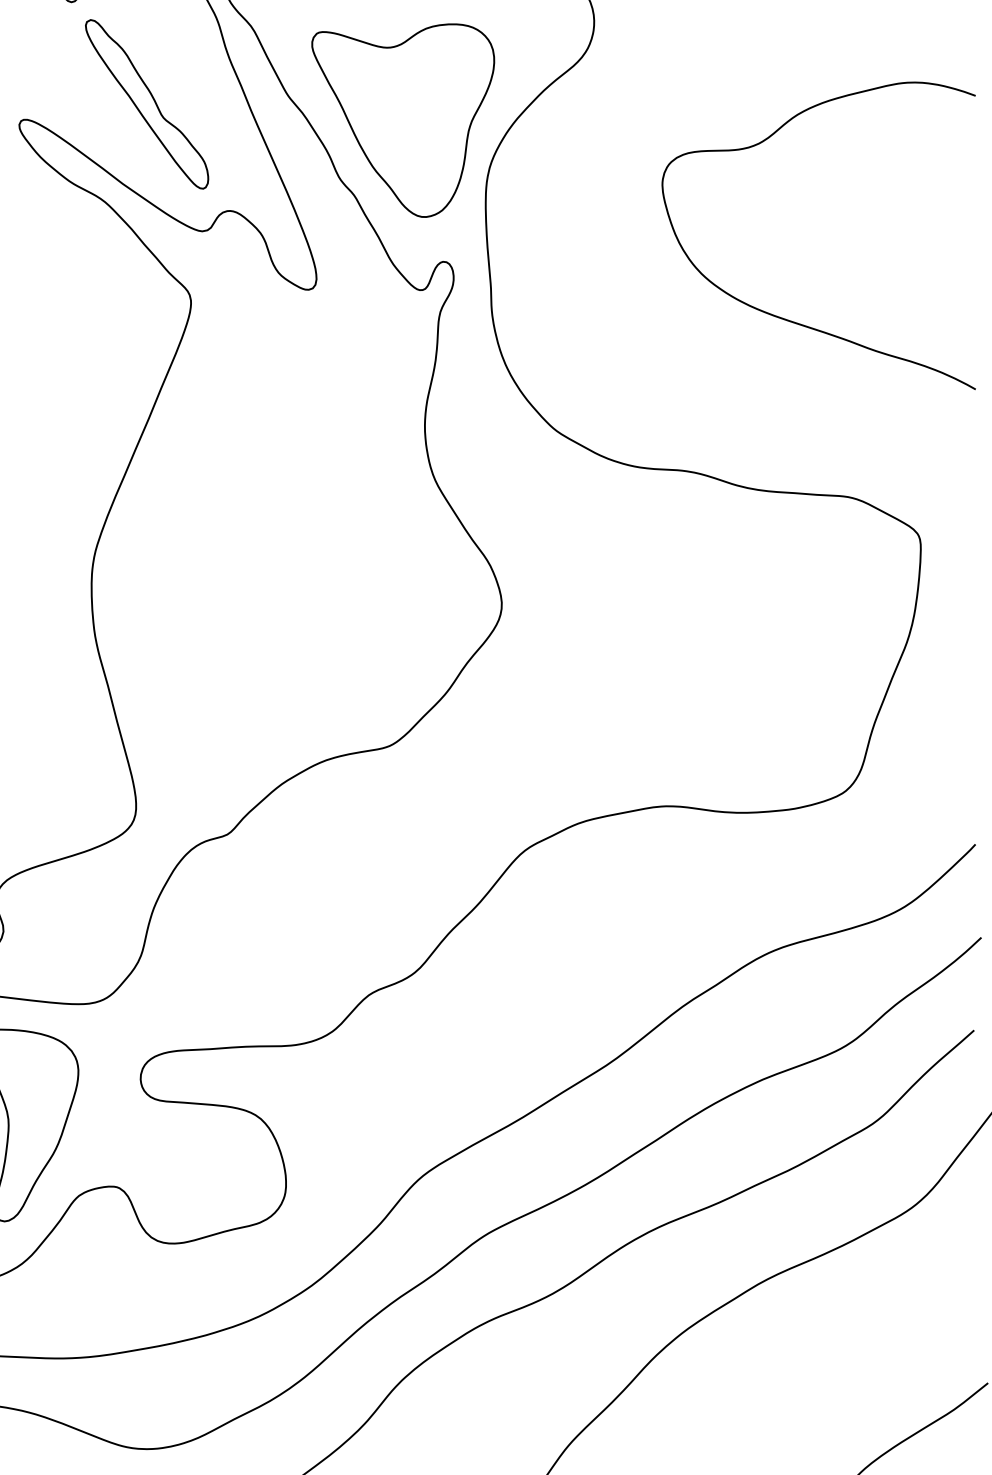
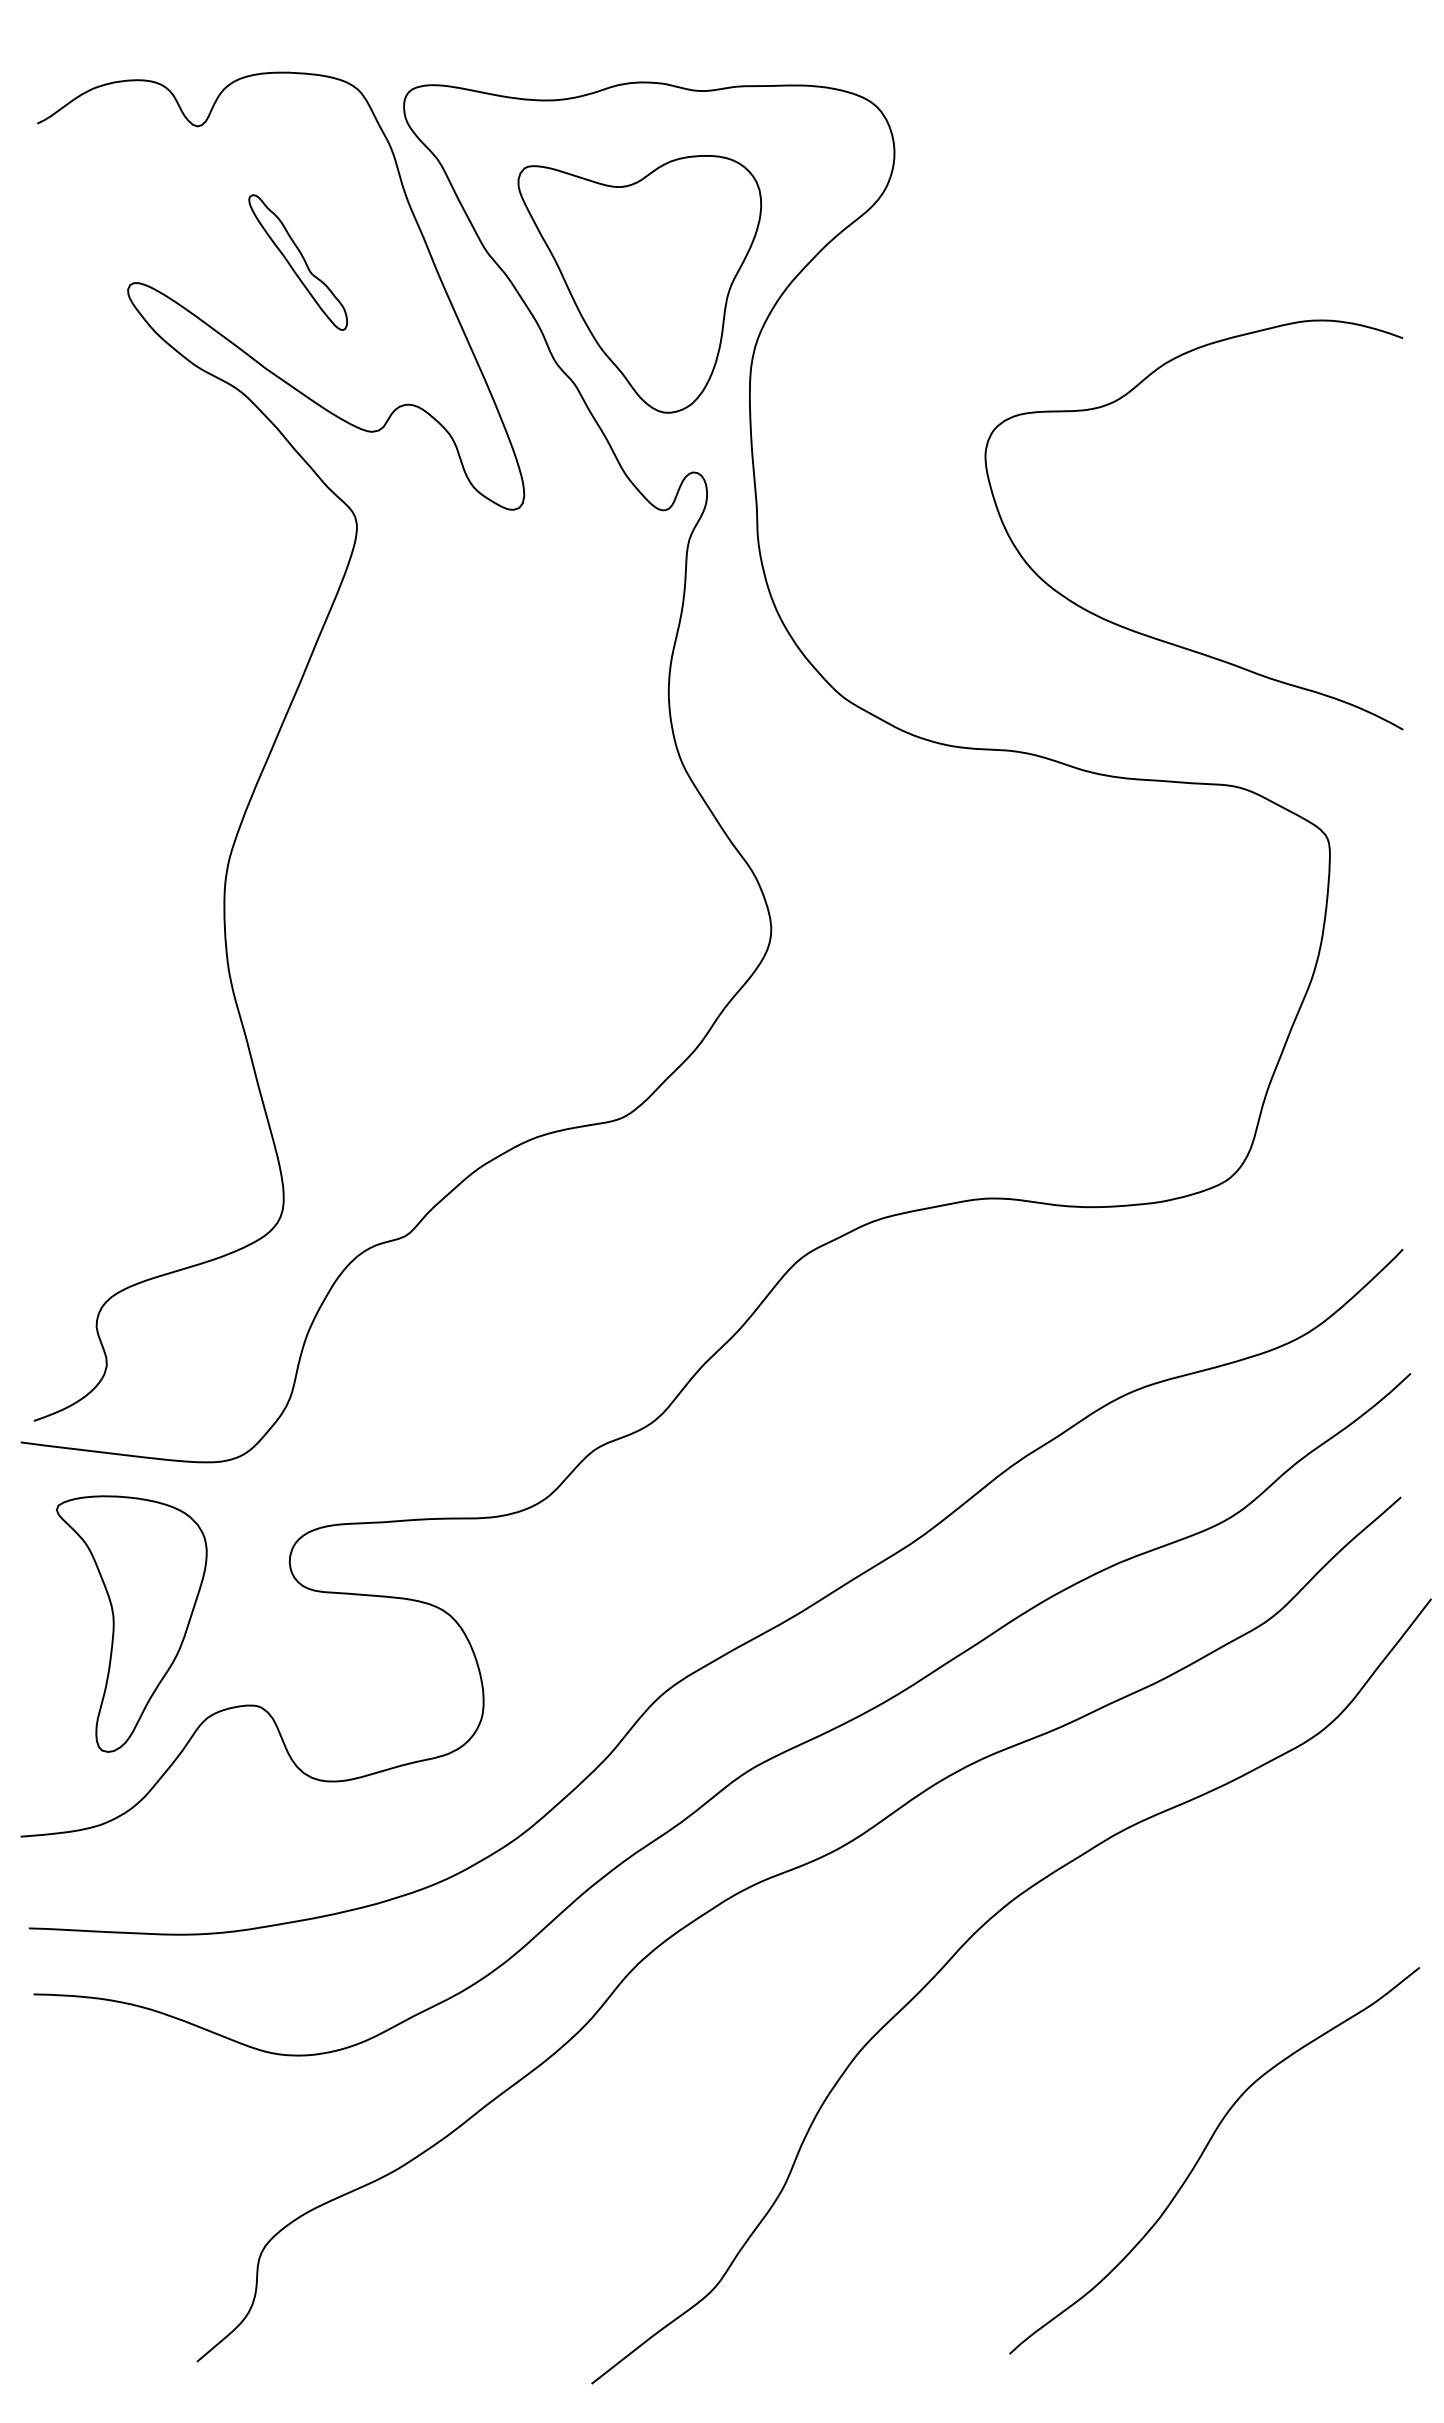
part: (146, 104) -> (297, 262), size x0.6
curve: (789, 320) -> (1155, 637), moved

